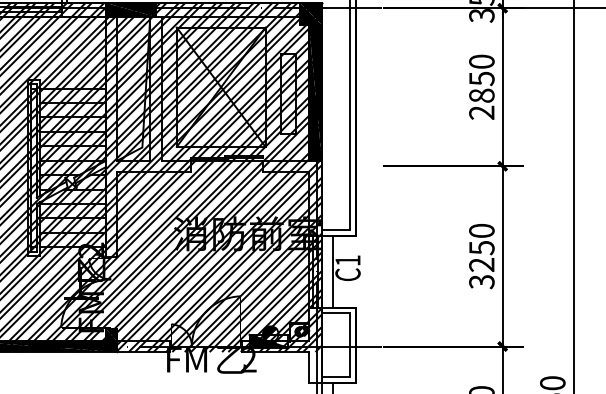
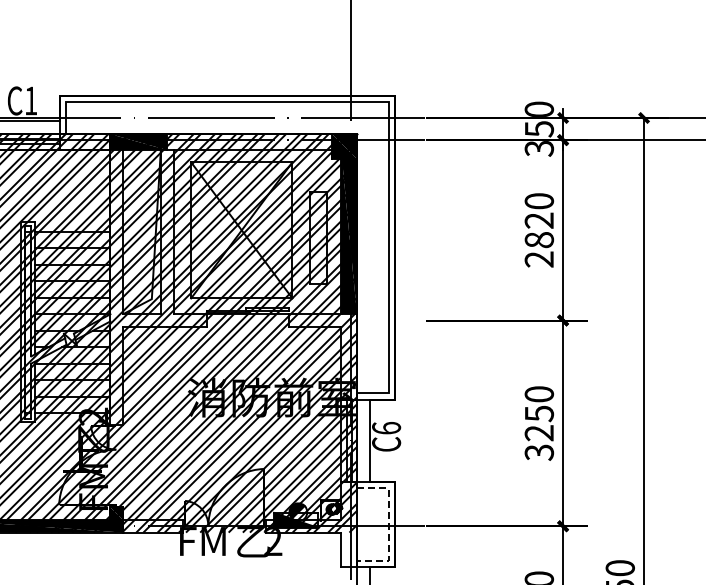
text: (481, 78) -> (539, 220), 2850 -> 2820
text: (347, 260) -> (386, 428), C1 -> C6
line: (349, 345) -> (388, 525), solid -> dashed

